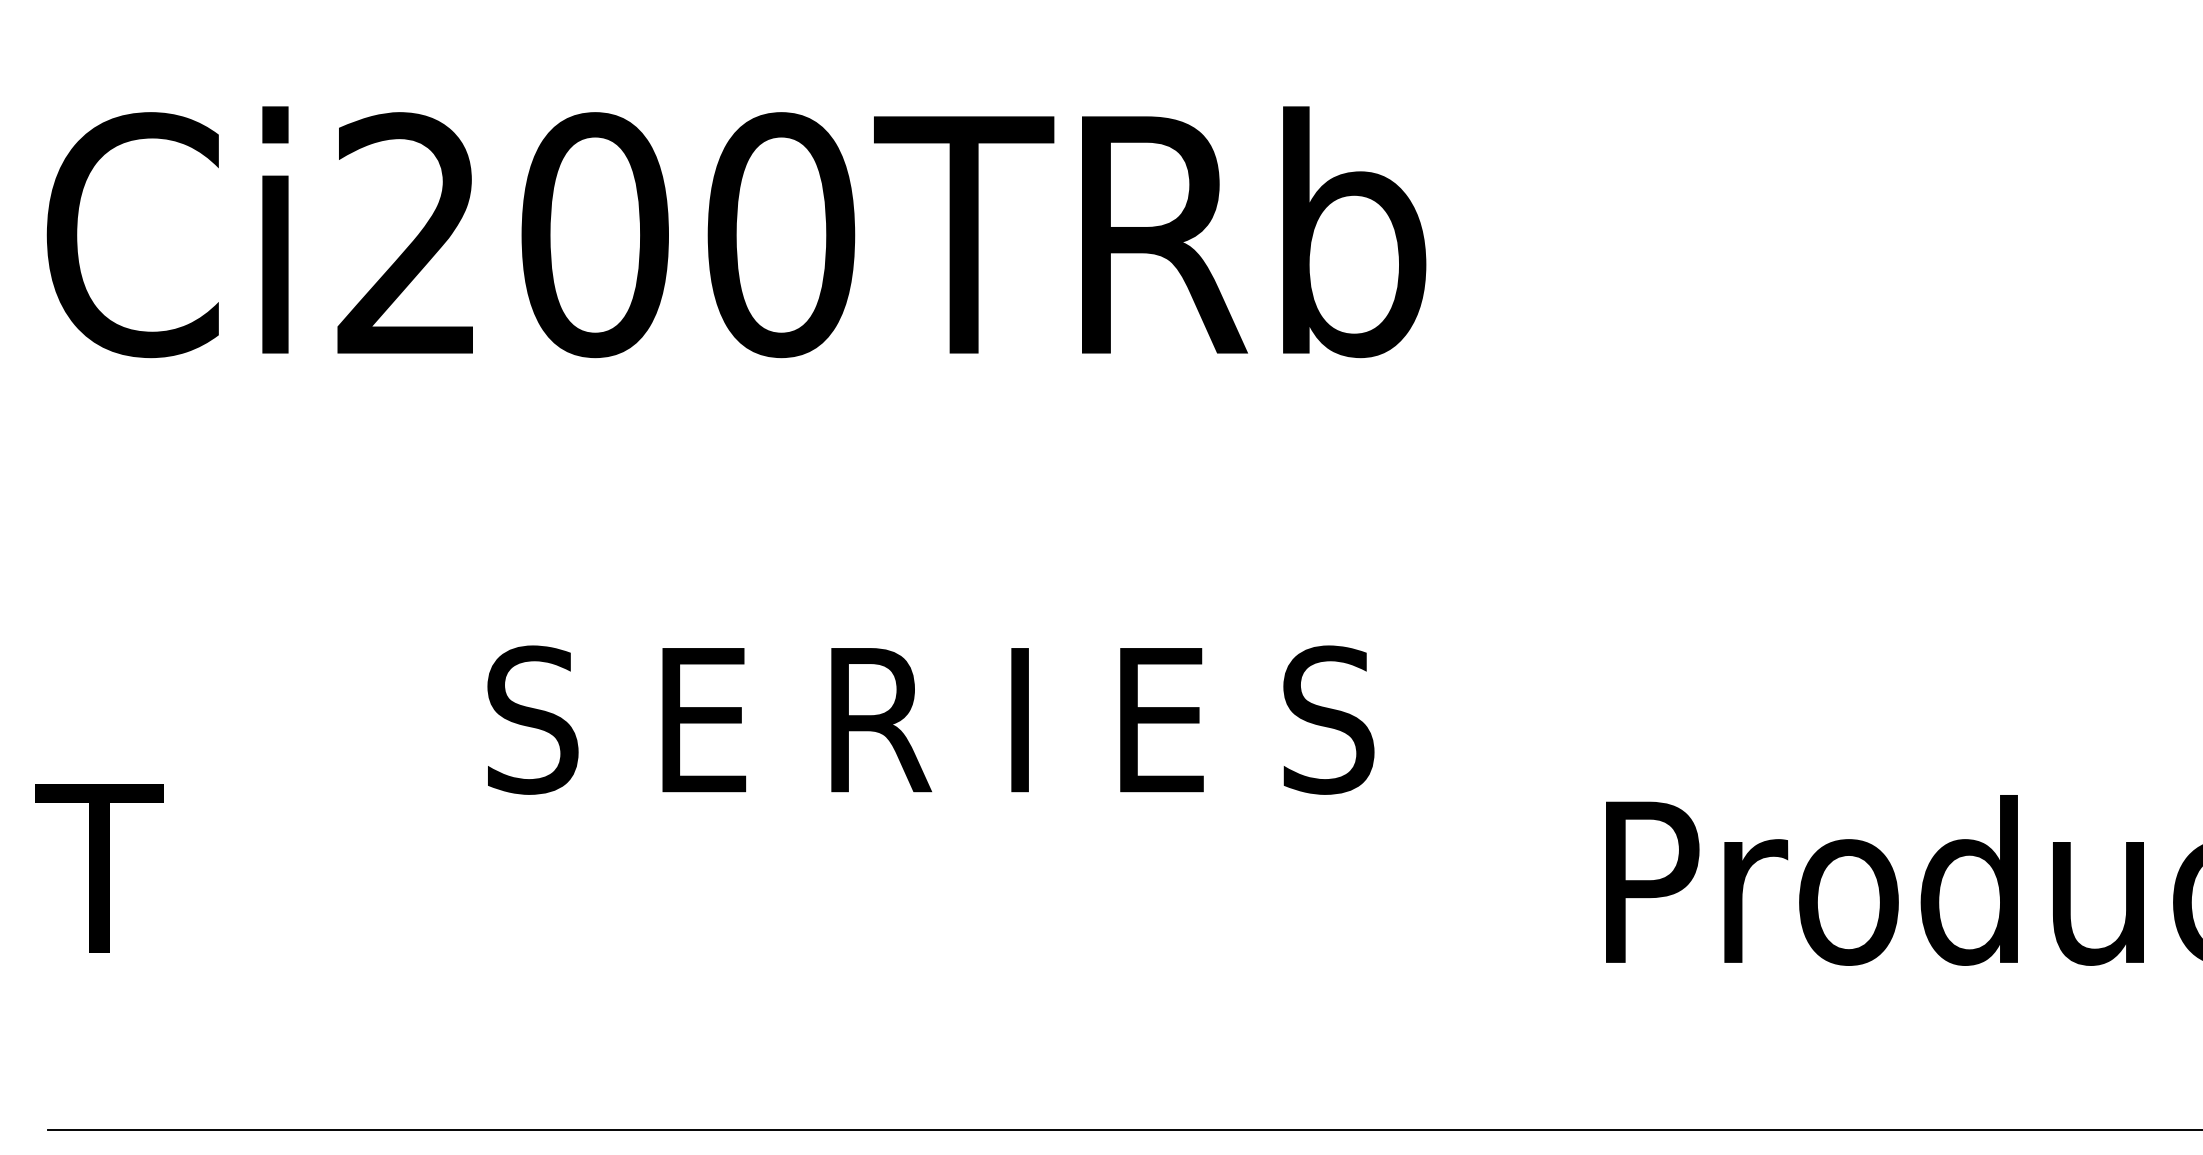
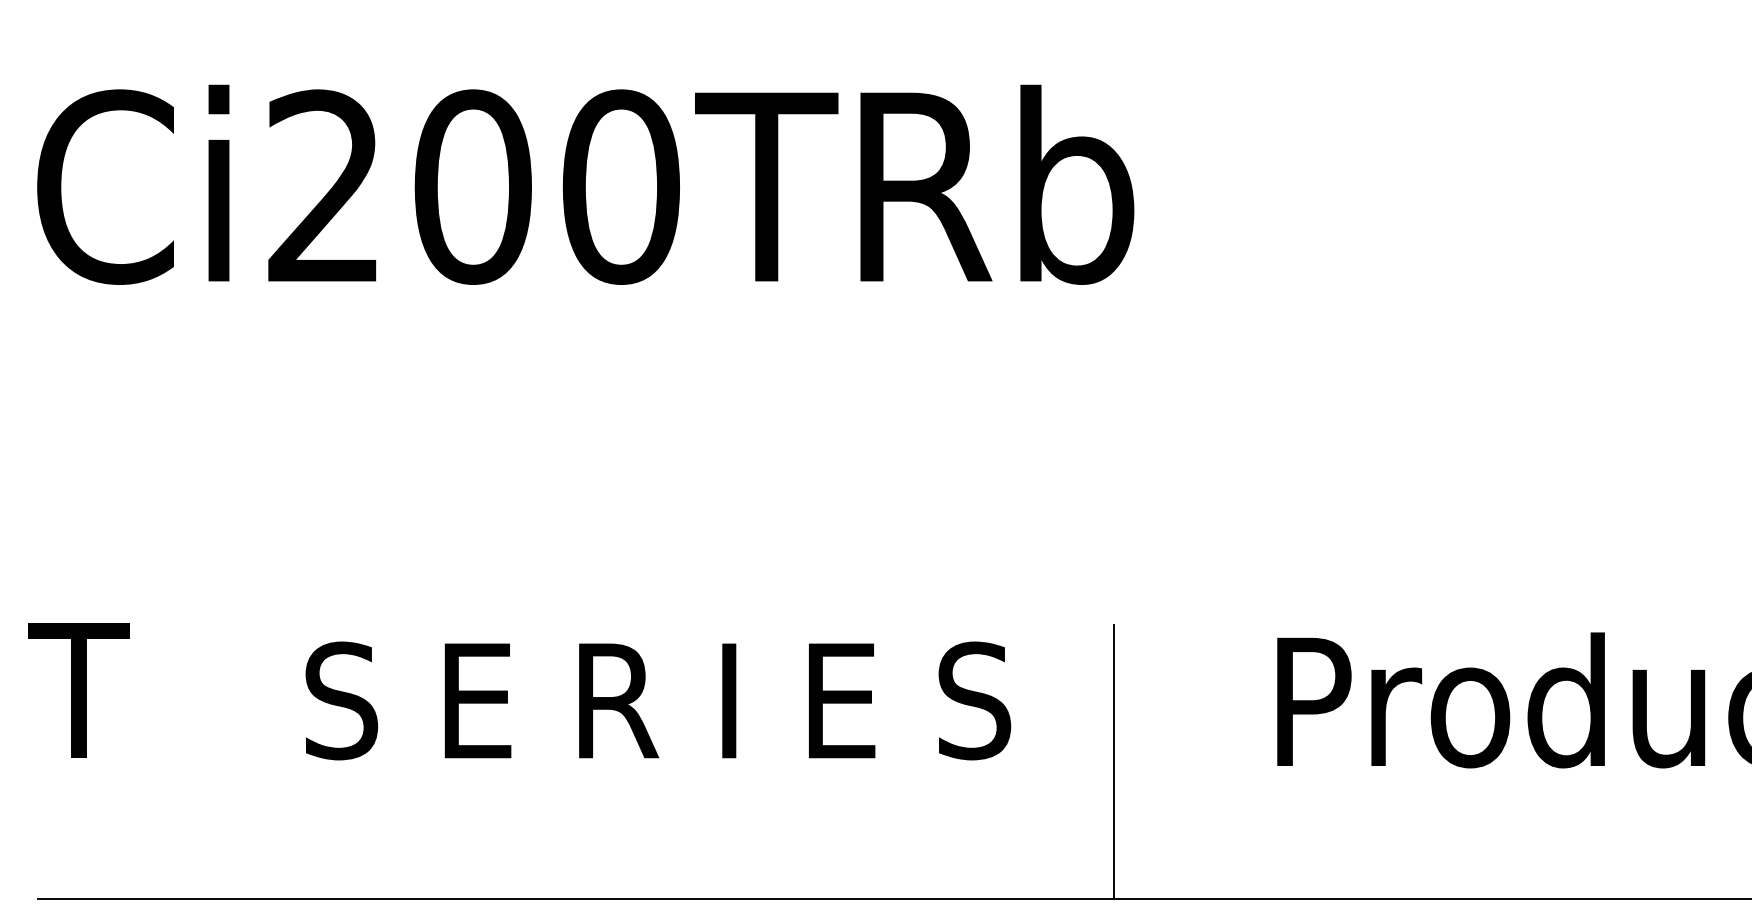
text: (931, 719) -> (658, 700), moved
line: (1401, 957) -> (1114, 761), added

